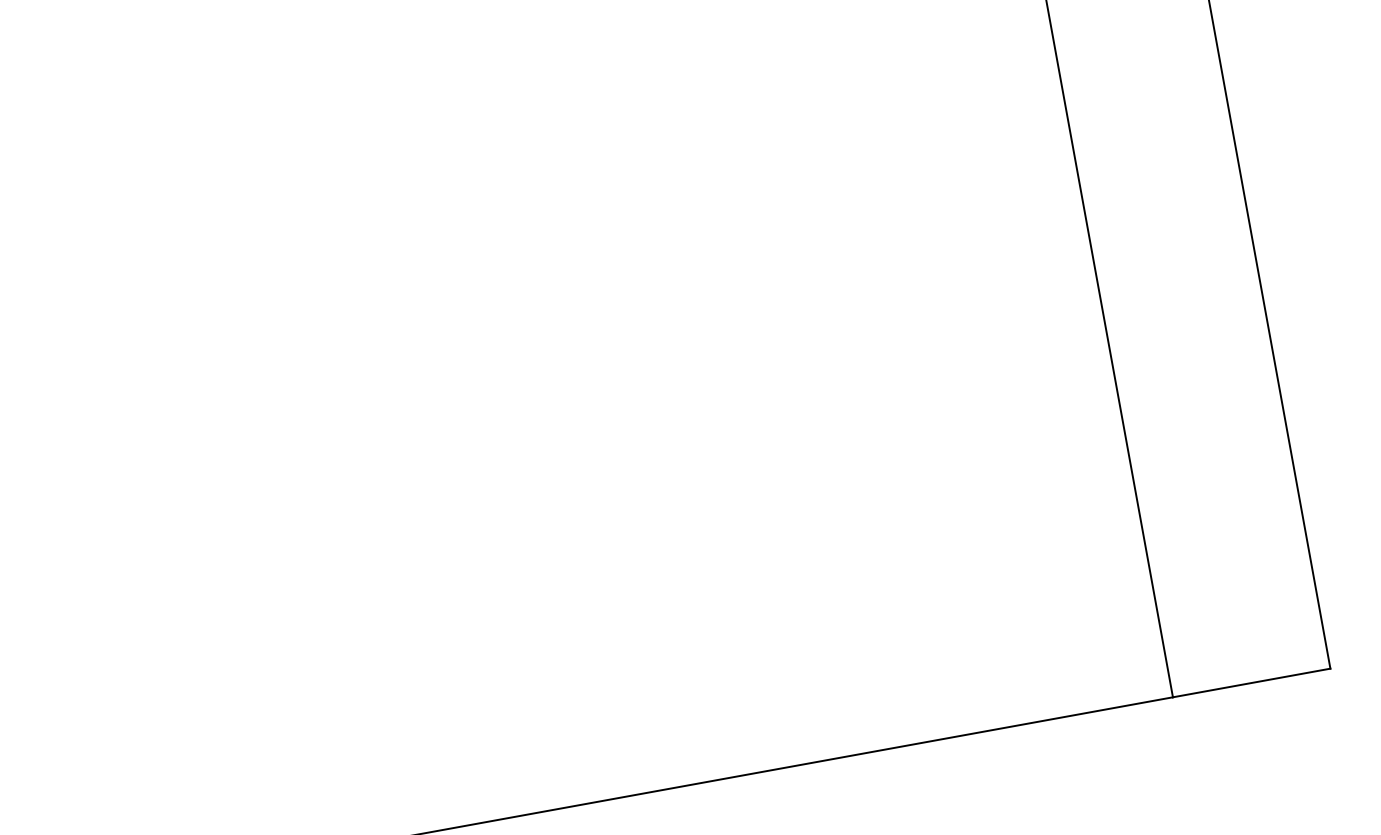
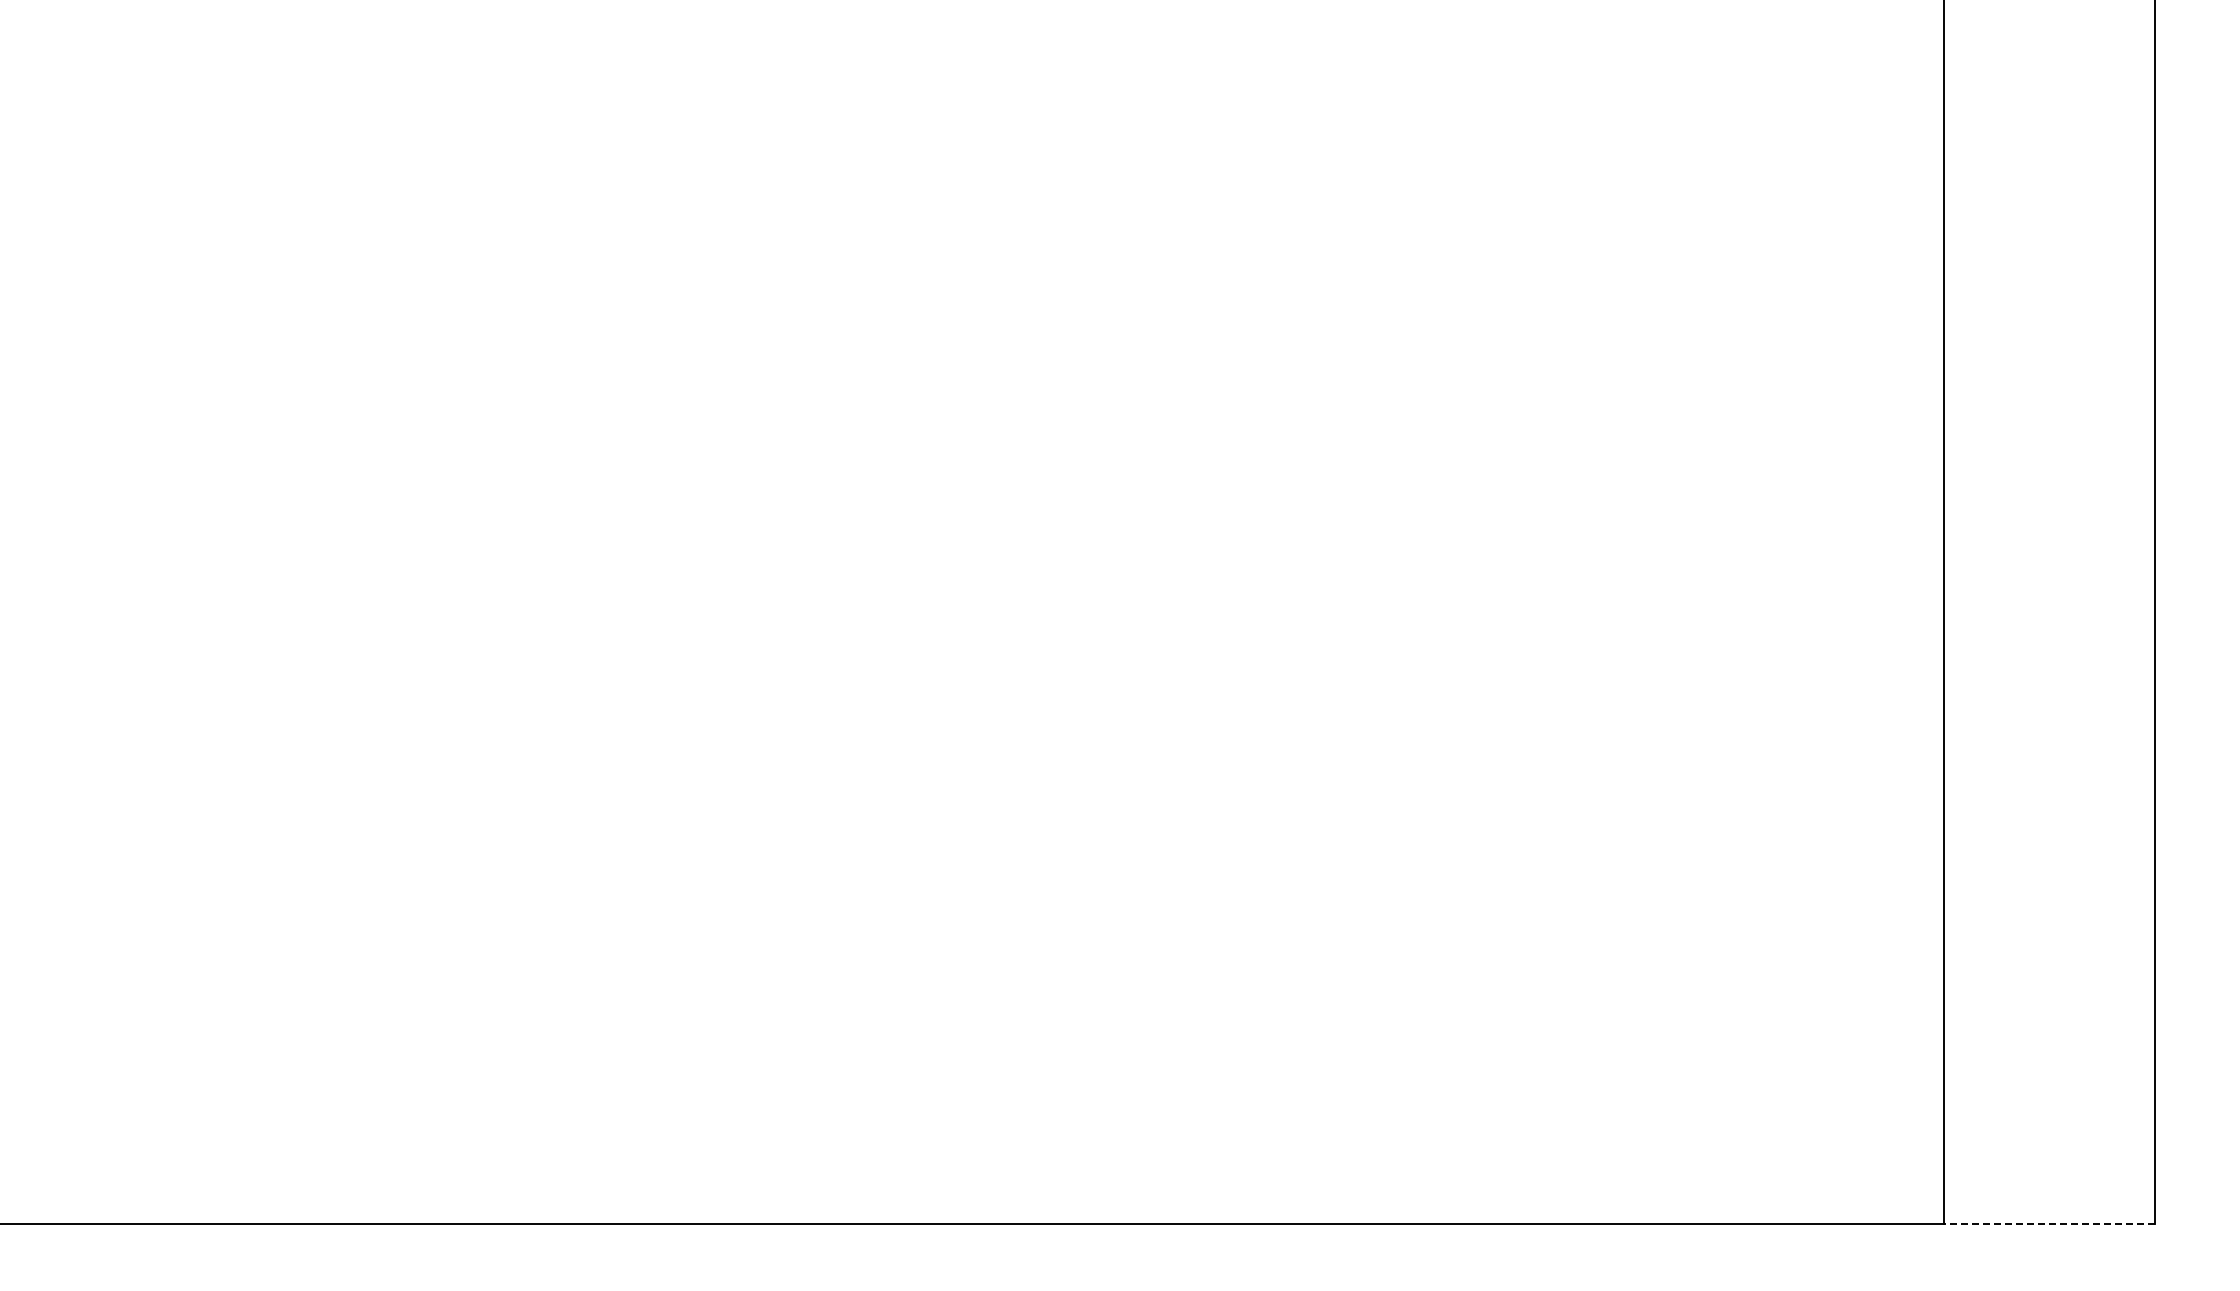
line: (1251, 683) -> (2049, 1223), solid -> dashed

